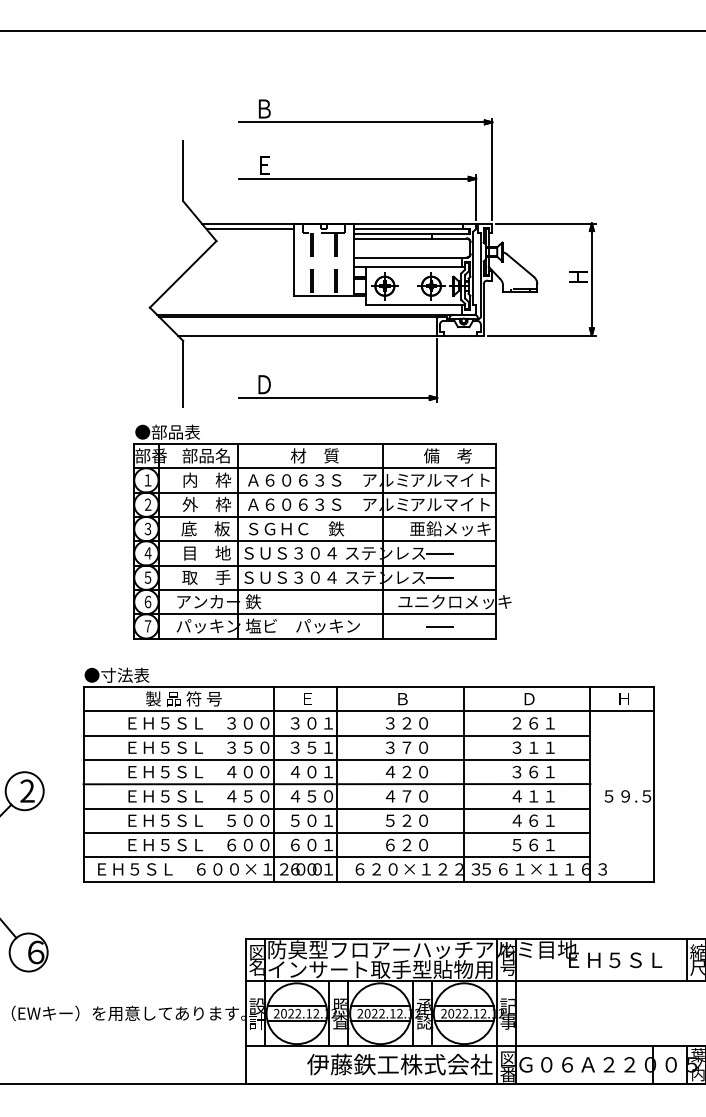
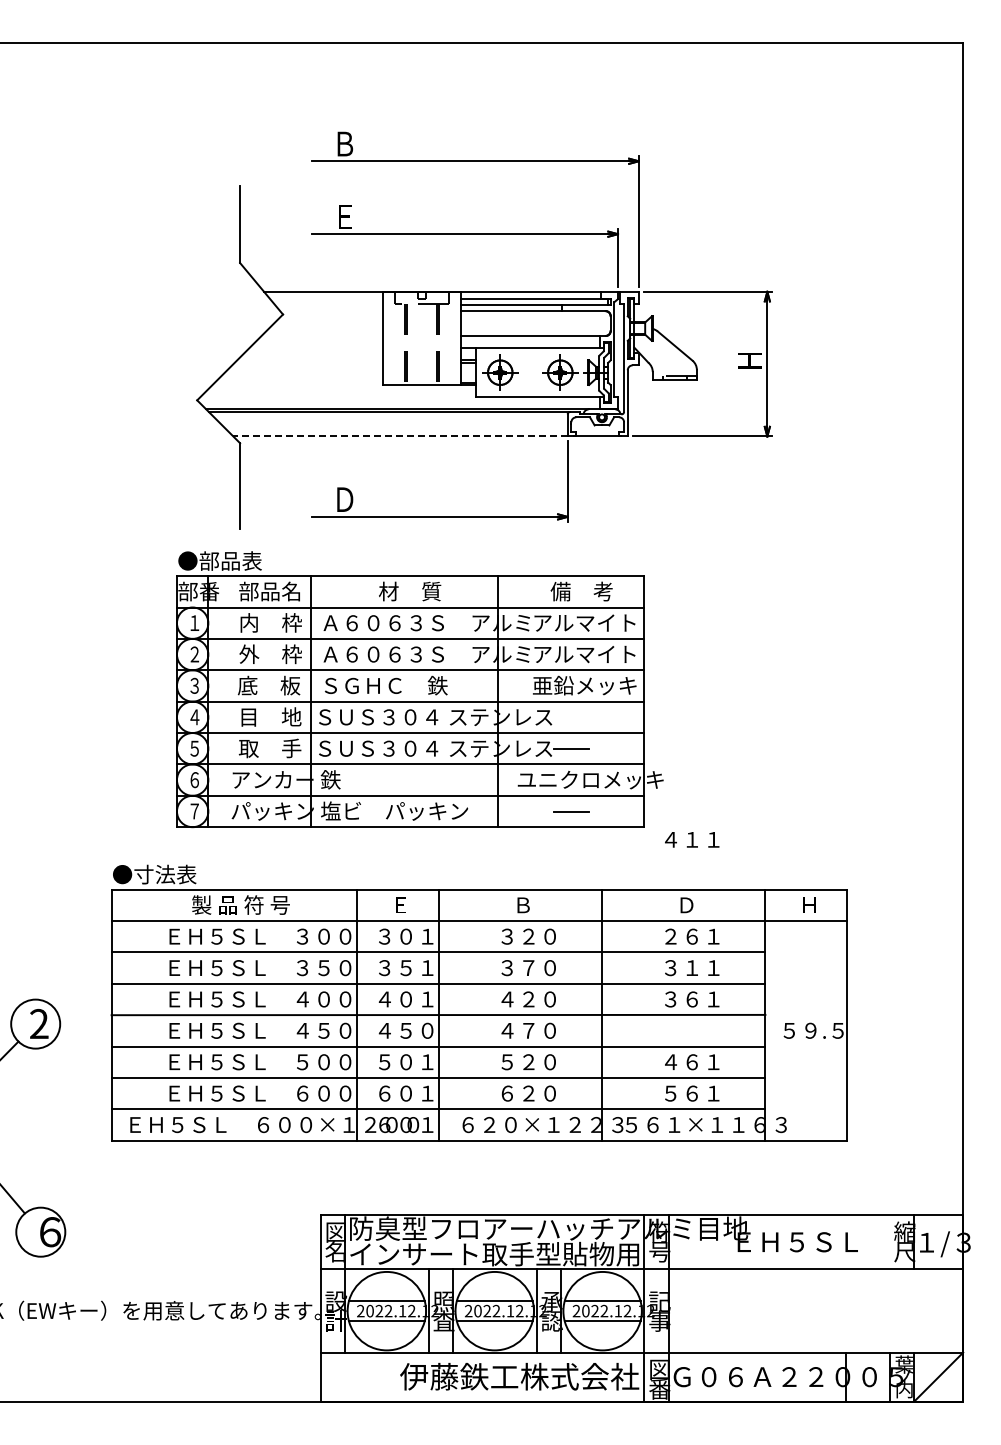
line: (250, 229) -> (326, 299), removed
line: (307, 335) -> (400, 436), solid -> dashed
line: (440, 553) -> (571, 717), removed
text: (533, 796) -> (692, 839), moved
line: (686, 960) -> (889, 1242), removed

